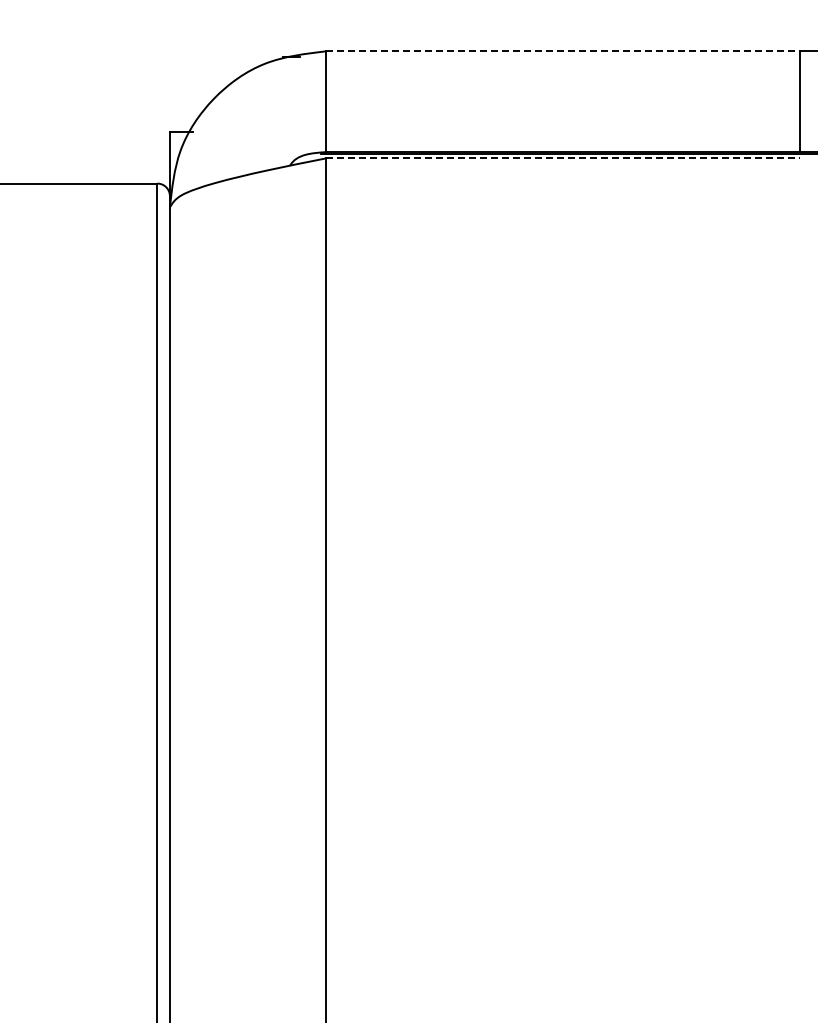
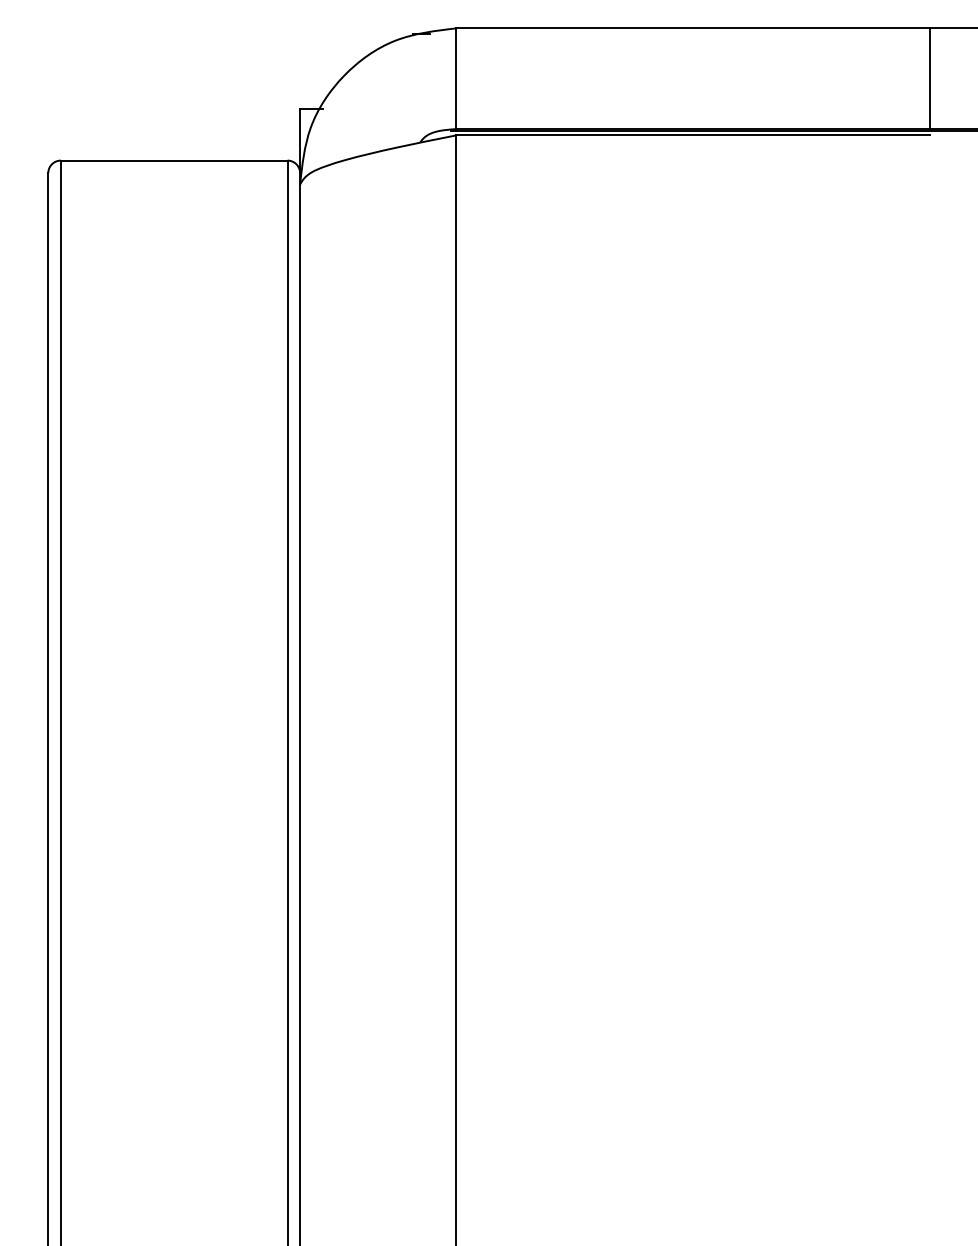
line: (562, 51) -> (692, 28), dashed -> solid
line: (562, 158) -> (692, 135), dashed -> solid

